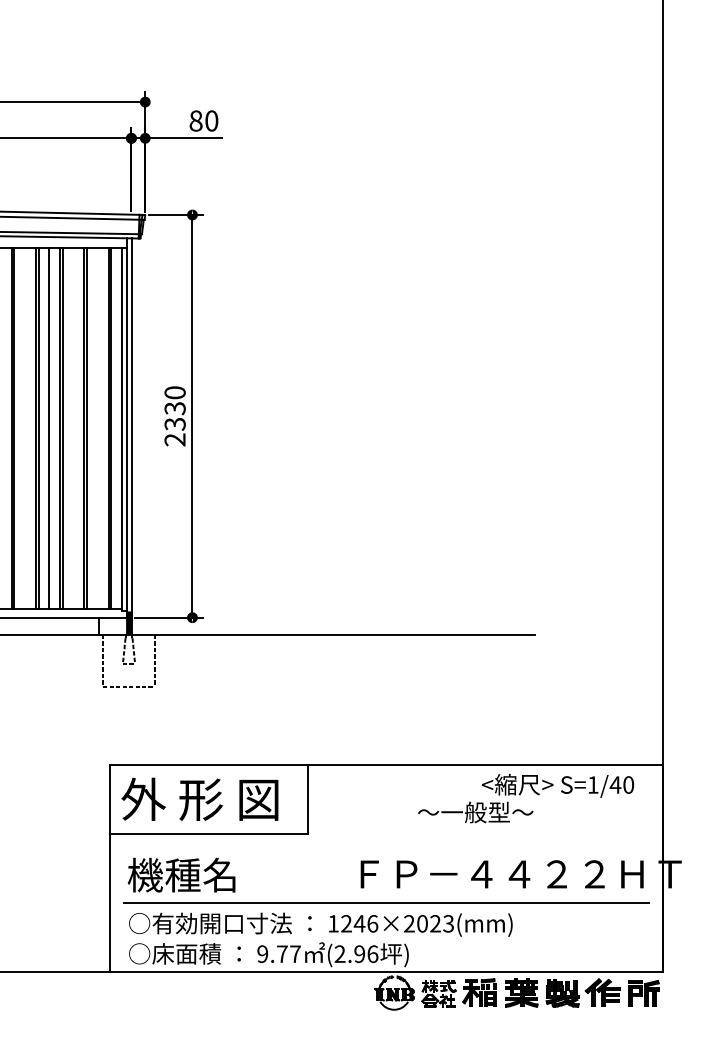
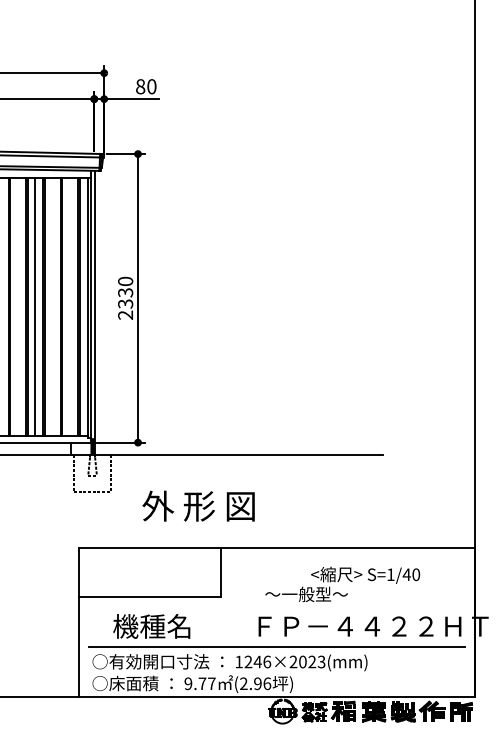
text: (199, 798) -> (198, 505), moved
text: (526, 798) -> (343, 584), moved
text: (181, 874) -> (151, 625), moved

